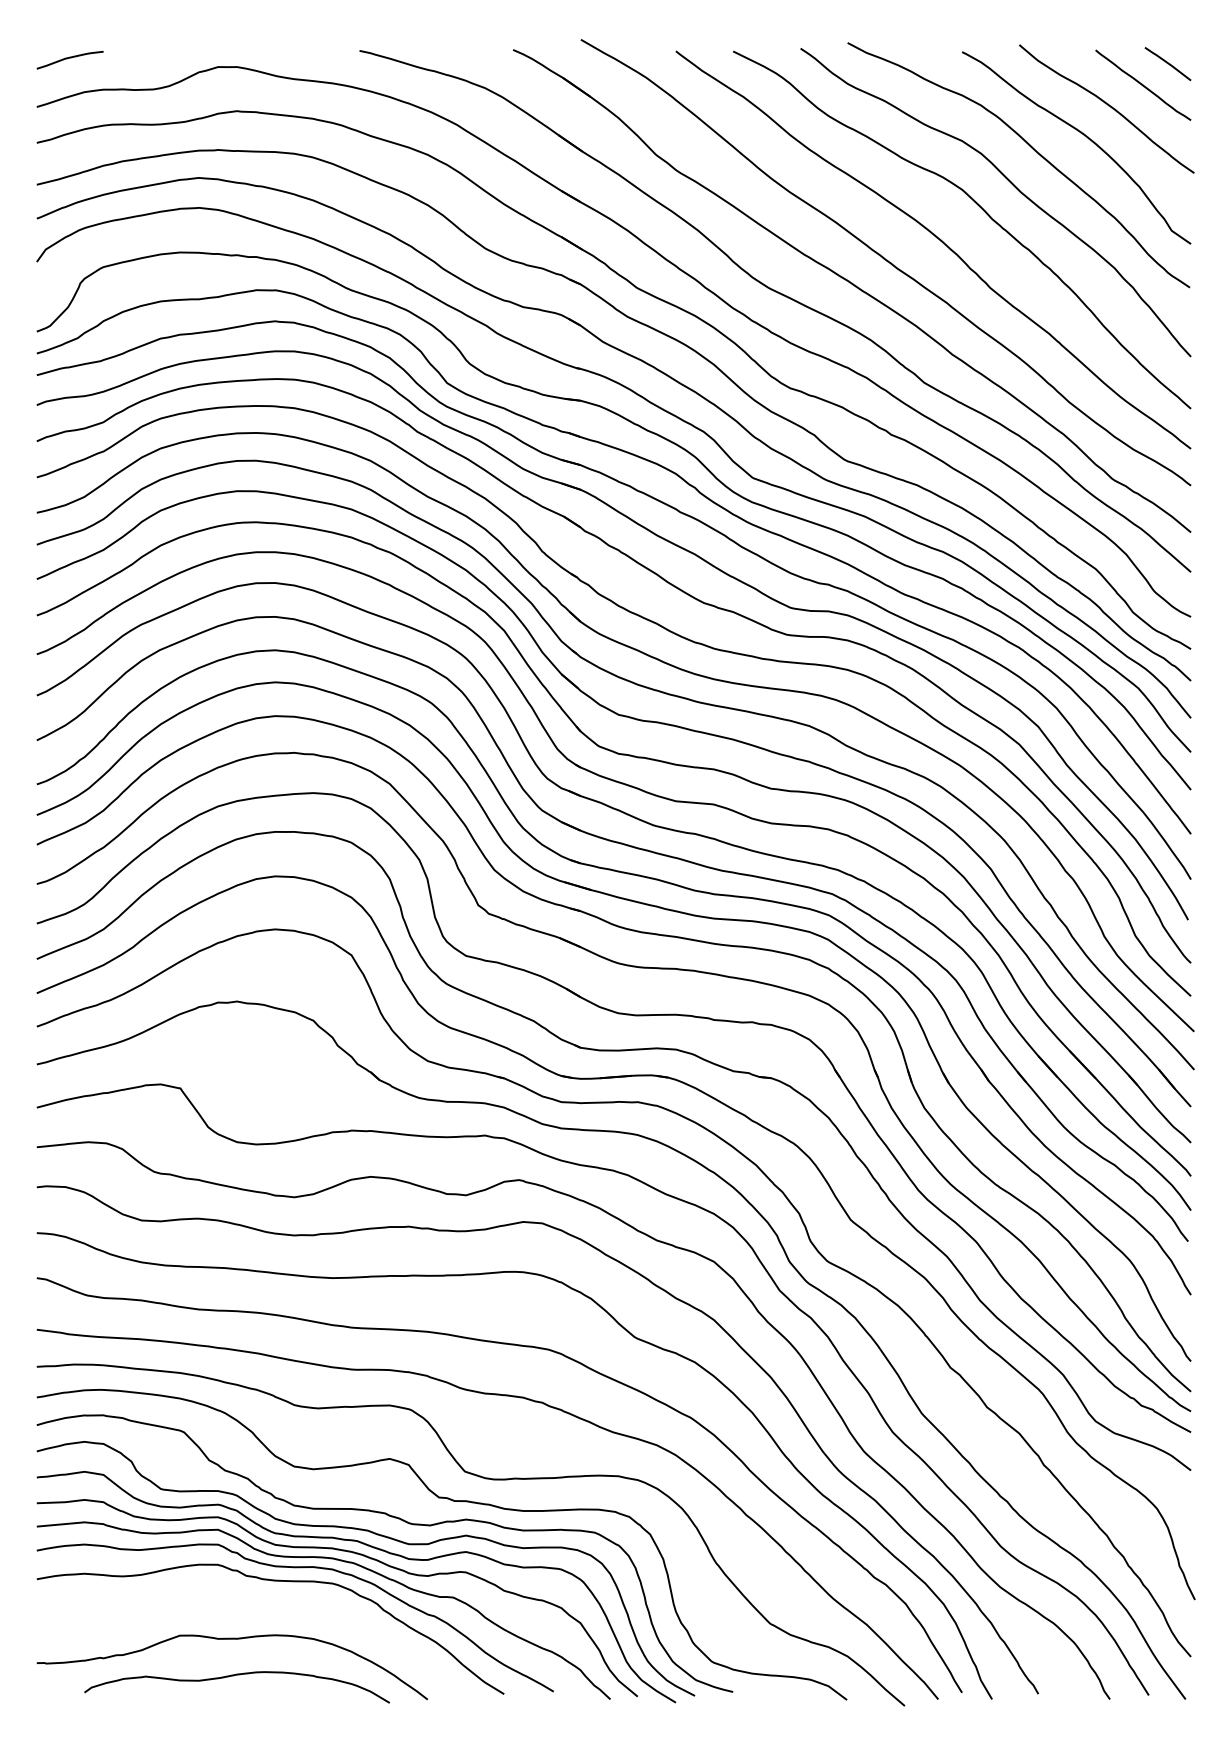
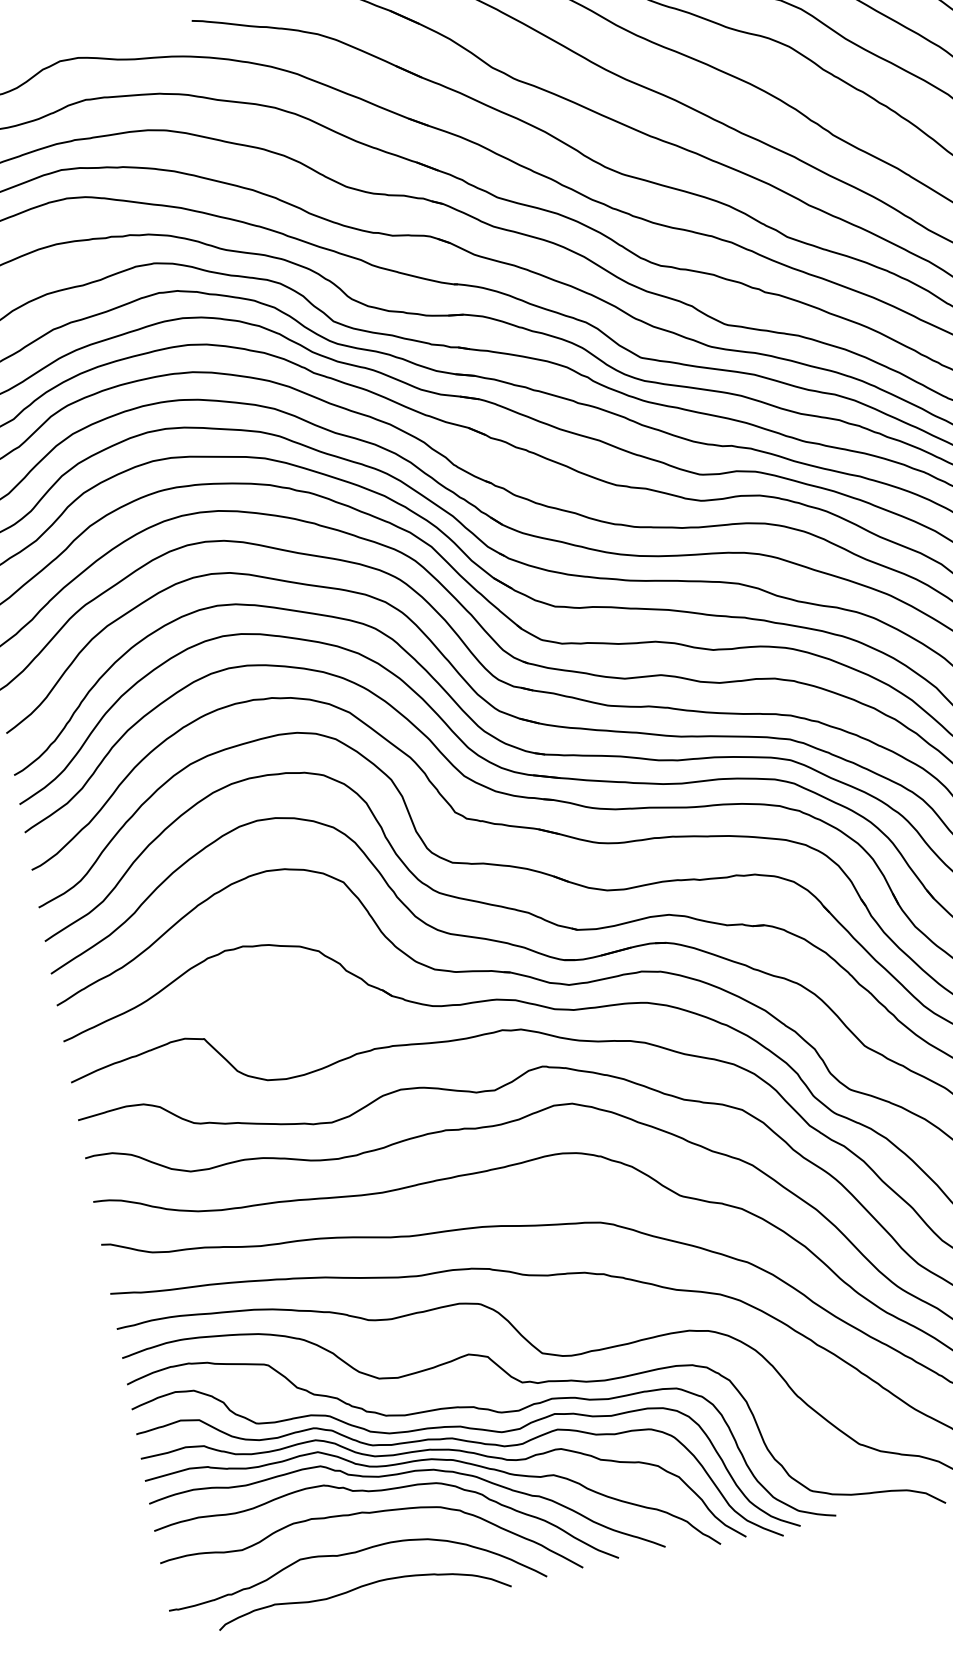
curve: (259, 1602) -> (370, 1514), added

